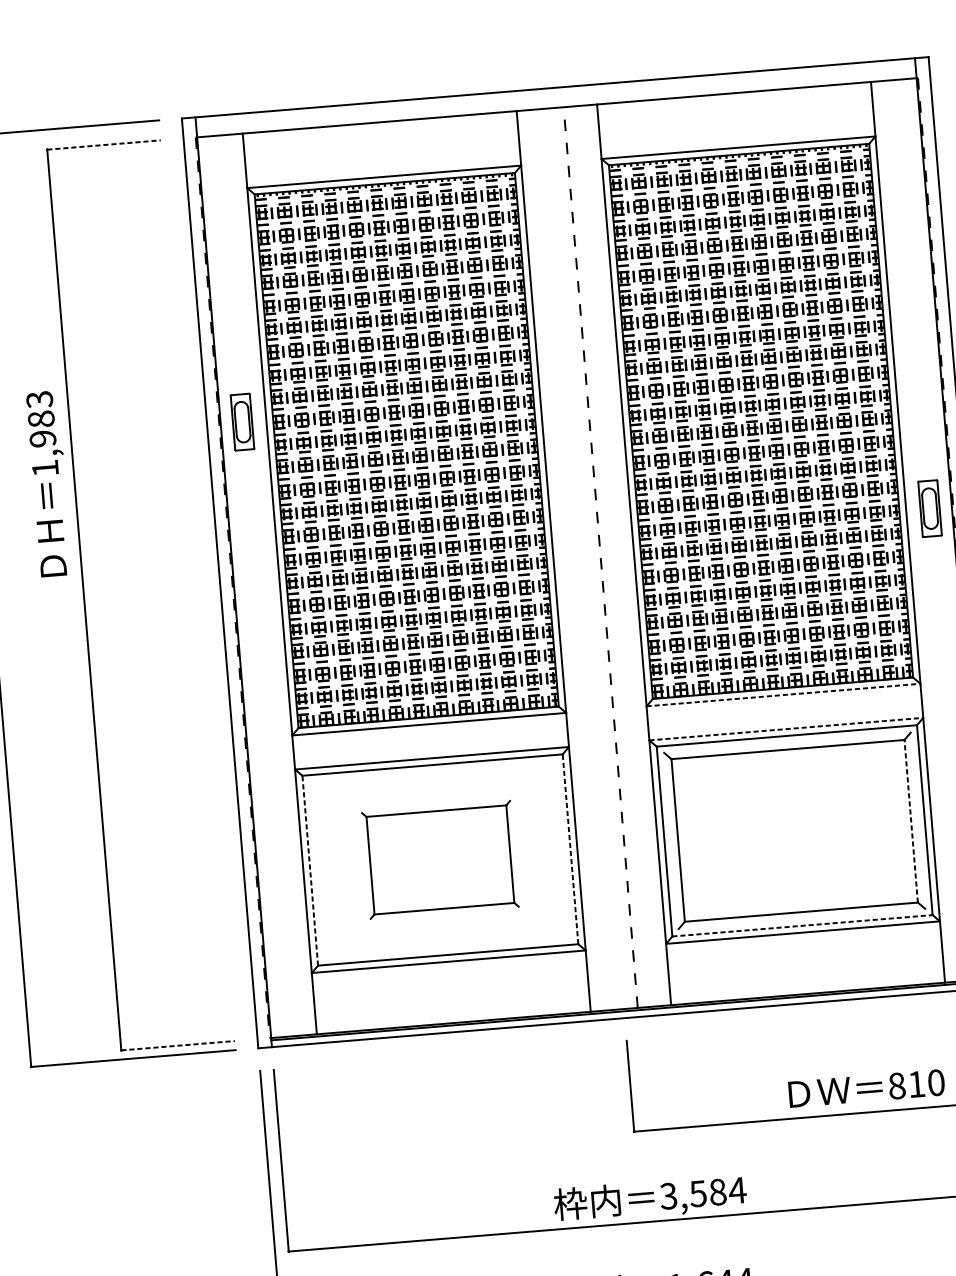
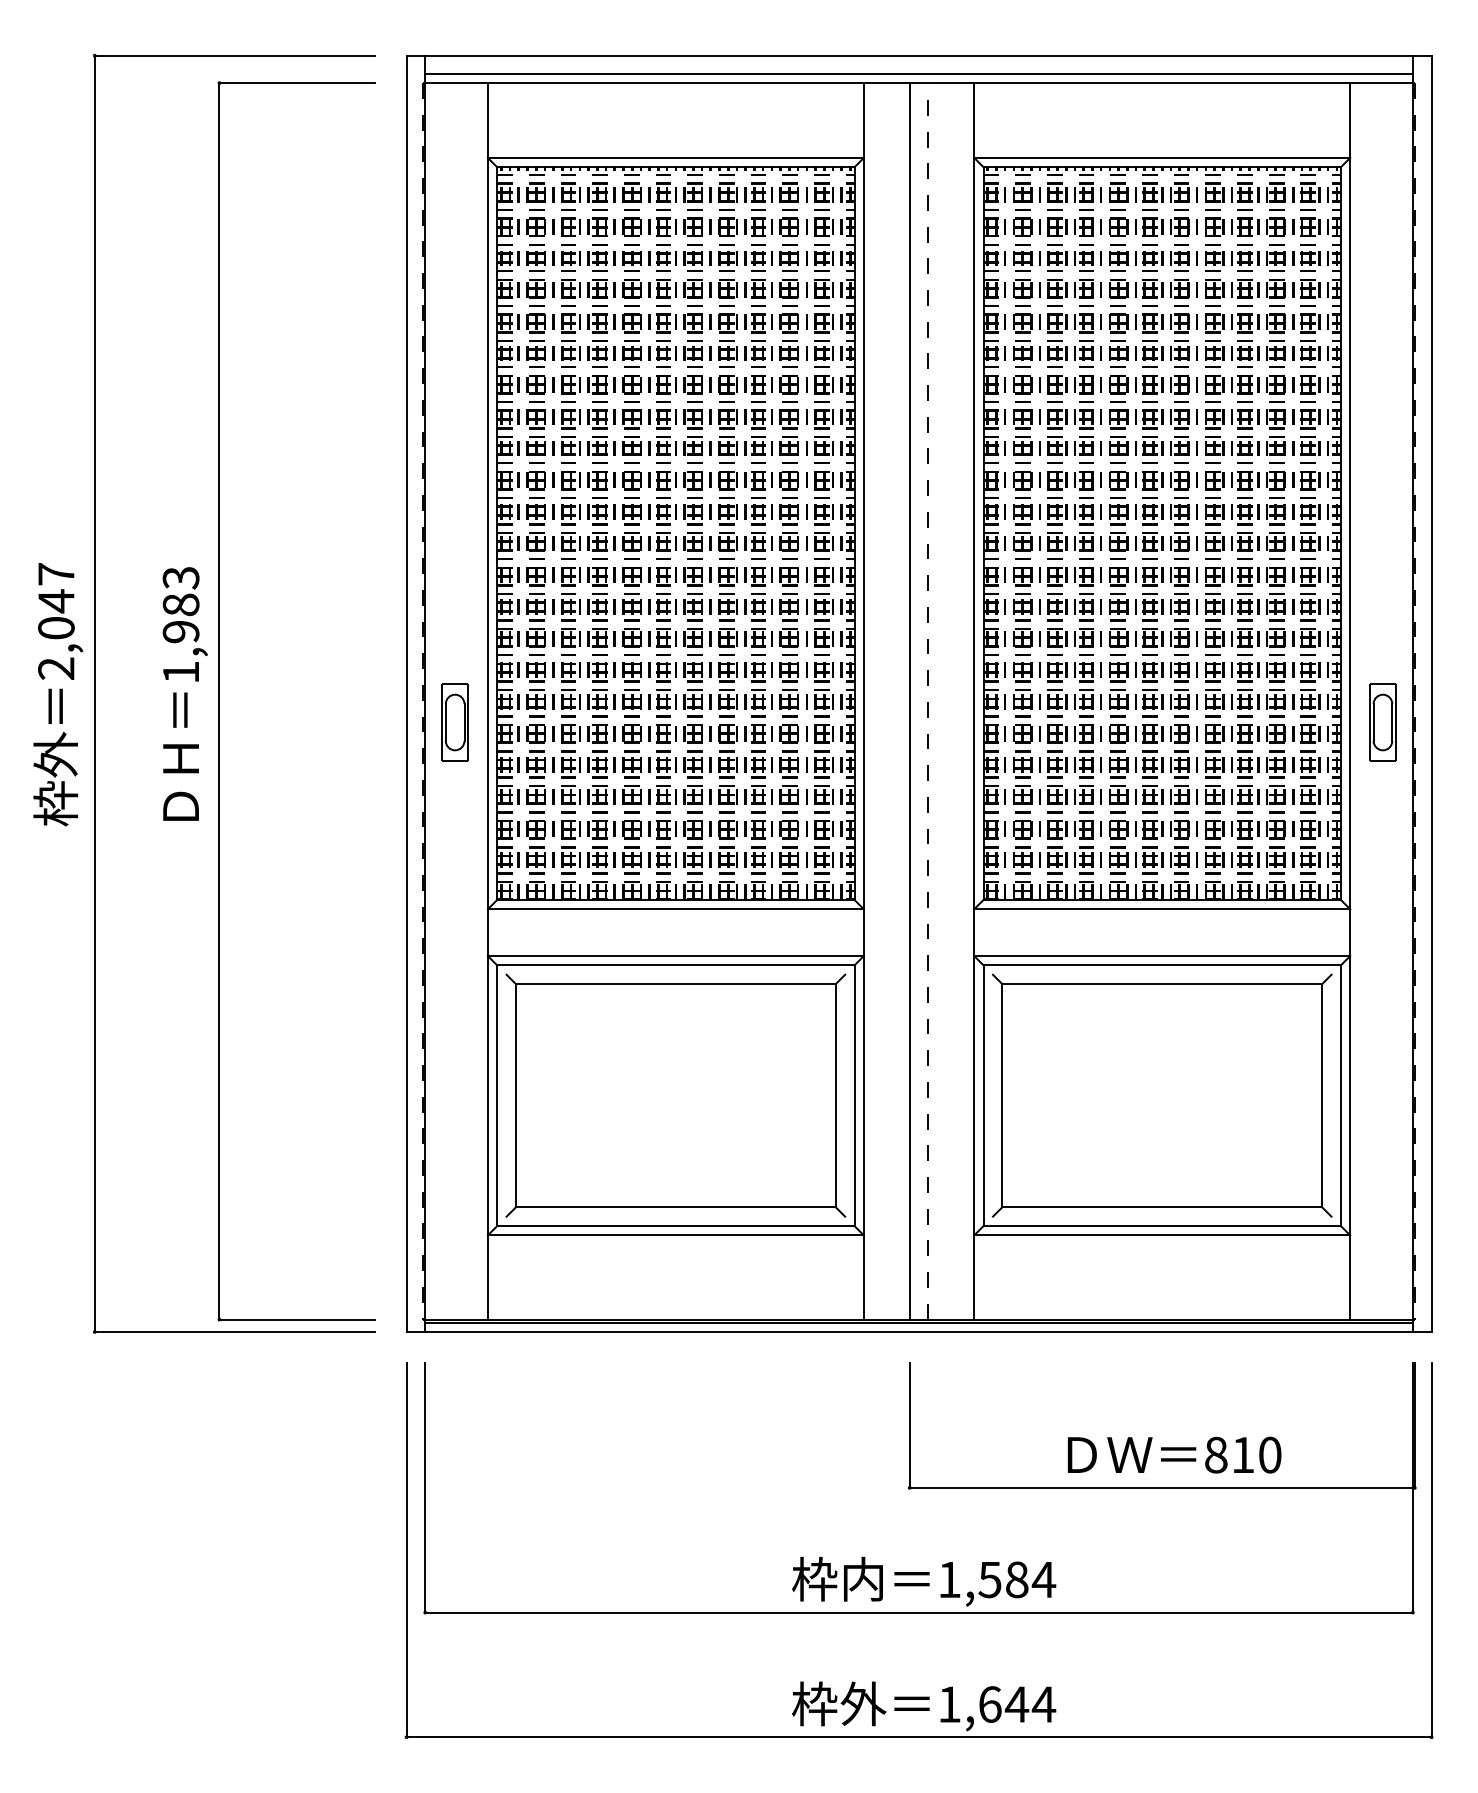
line: (555, 101) -> (918, 74), added
line: (104, 145) -> (297, 83), dashed -> solid
part: (242, 422) -> (454, 722), moved
text: (49, 483) -> (184, 693), moved
part: (929, 508) -> (1382, 722), moved
line: (586, 558) -> (909, 701), added
line: (783, 695) -> (1162, 909), dashed -> solid
line: (786, 729) -> (1162, 956), dashed -> solid
line: (911, 821) -> (1322, 1095), dashed -> solid
line: (570, 849) -> (854, 1095), dashed -> solid
part: (440, 859) -> (675, 1095), size x1.67
line: (310, 870) -> (497, 1095), dashed -> solid
line: (802, 926) -> (1162, 1226), dashed -> solid
line: (178, 1045) -> (297, 1319), dashed -> solid
text: (866, 1088) -> (1174, 1454), moved
text: (668, 1196) -> (949, 1579), 3,584 -> 1,584

